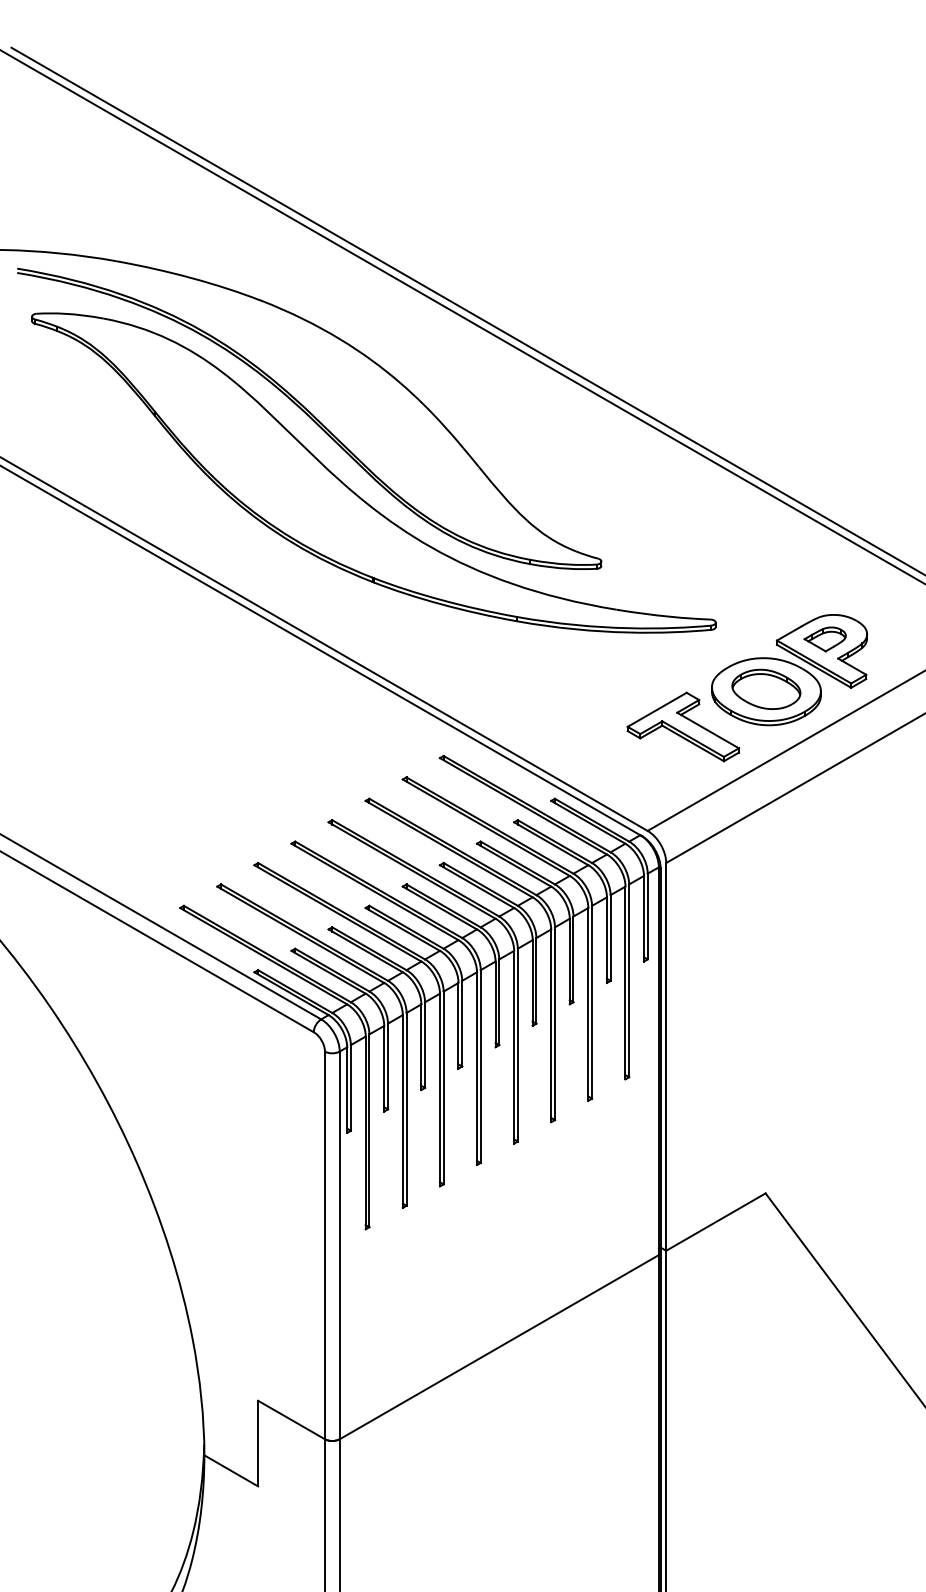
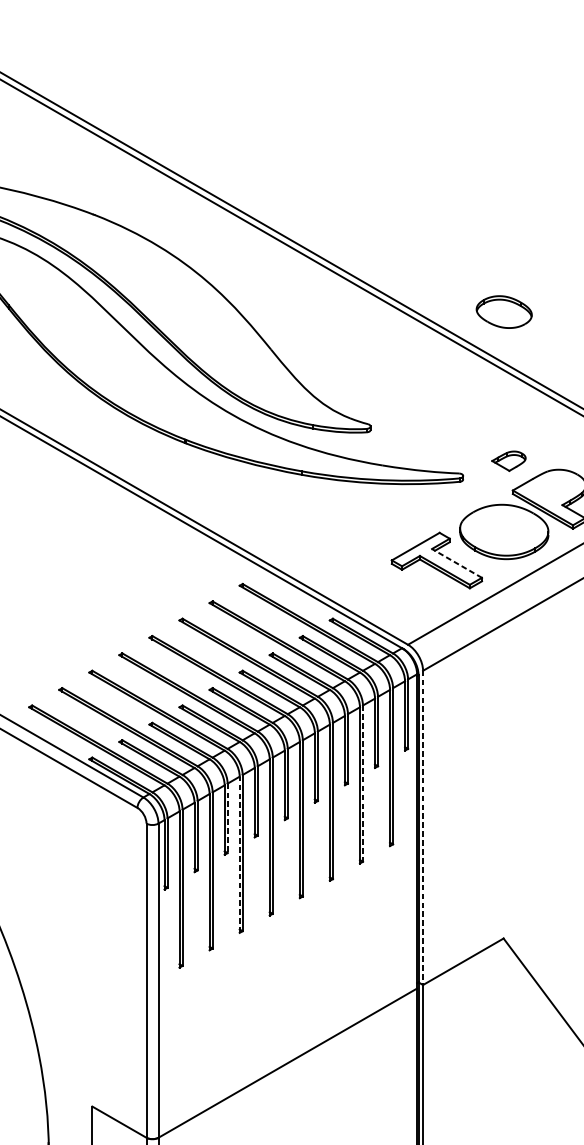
part: (824, 639) -> (508, 461), moved
part: (766, 688) -> (504, 311), moved
line: (708, 730) -> (457, 563), solid -> dashed
line: (592, 1002) -> (363, 783), solid -> dashed
line: (425, 1045) -> (227, 818), solid -> dashed
line: (666, 1056) -> (423, 827), solid -> dashed
line: (439, 1089) -> (239, 854), solid -> dashed

